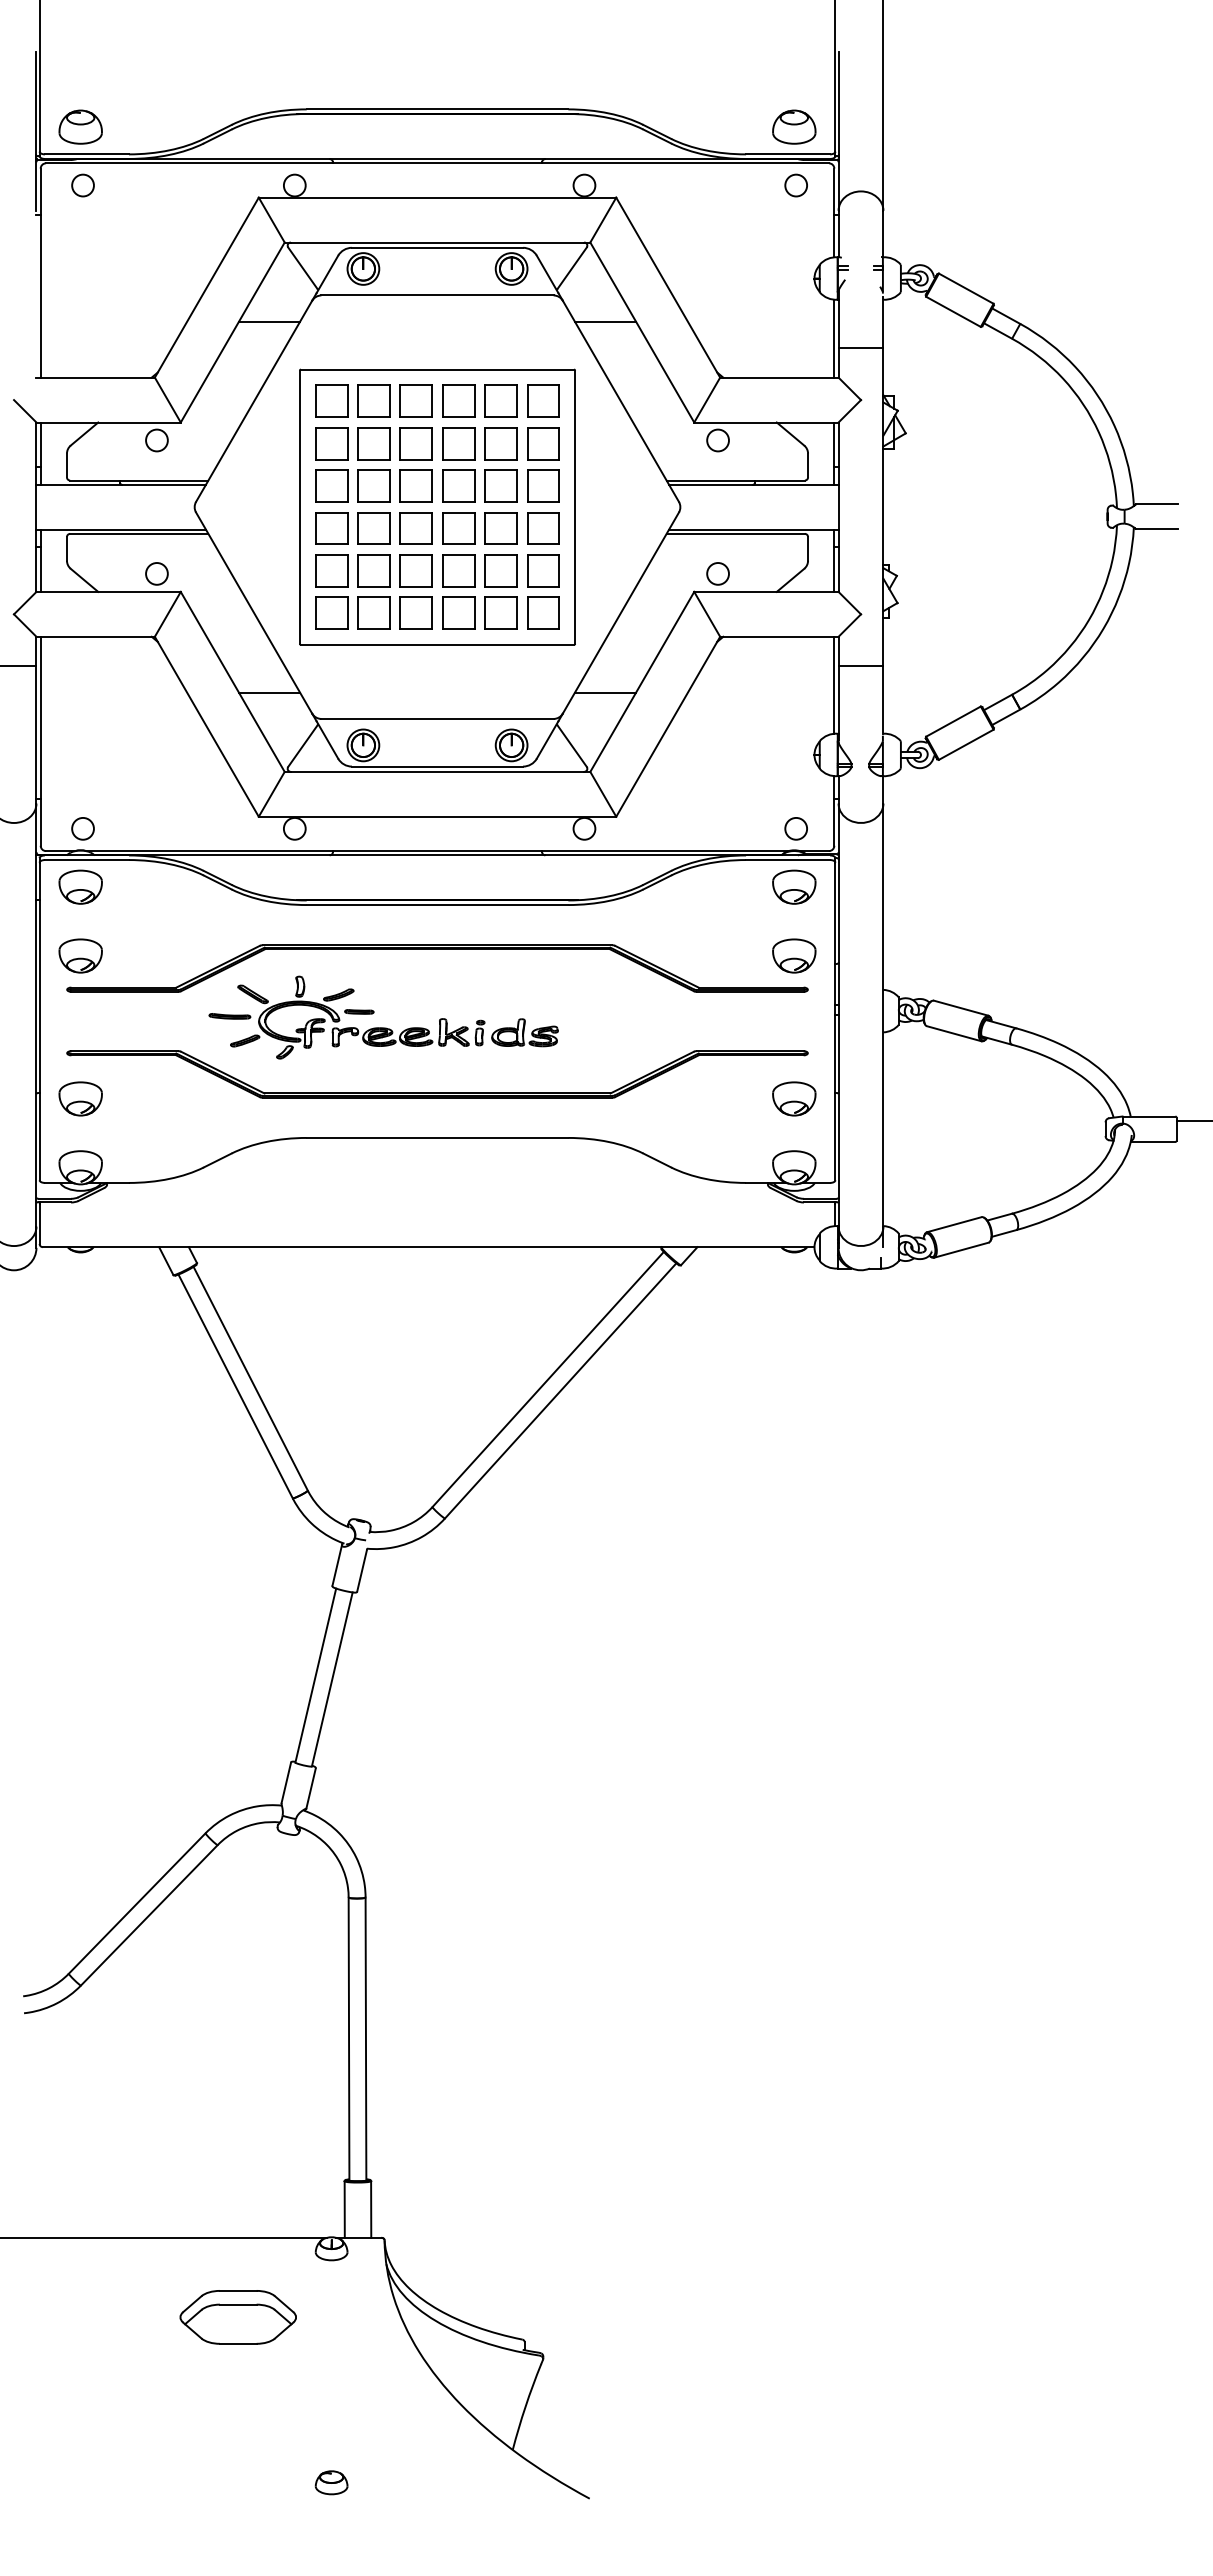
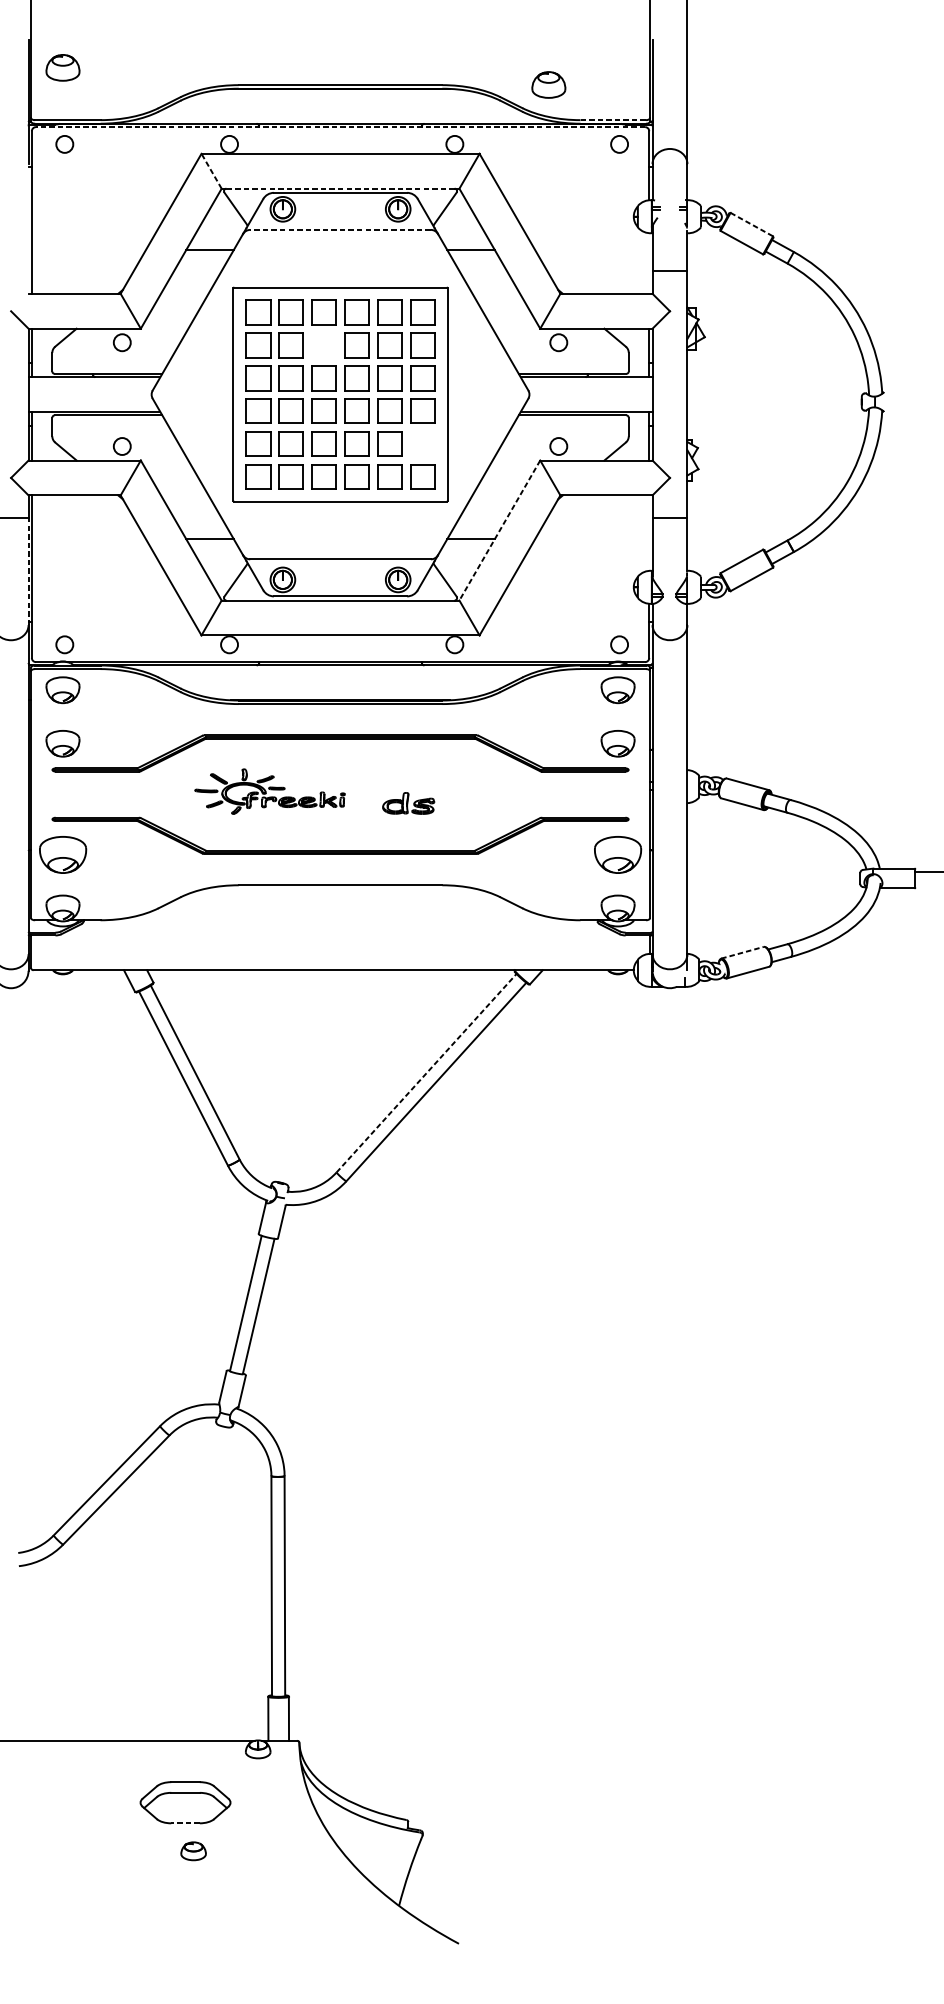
part: (80, 126) -> (62, 67), moved
part: (794, 126) -> (549, 84), moved
line: (788, 154) -> (613, 120), solid -> dashed
line: (437, 163) -> (340, 127), solid -> dashed
line: (271, 220) -> (211, 171), solid -> dashed
line: (437, 242) -> (340, 188), solid -> dashed
line: (966, 288) -> (752, 224), solid -> dashed
line: (437, 295) -> (340, 229), solid -> dashed
line: (834, 338) -> (649, 263), removed
part: (415, 443) -> (323, 345), removed
line: (1156, 504) -> (899, 392), removed
line: (1156, 529) -> (899, 411), removed
part: (543, 570) -> (422, 443), removed
line: (642, 681) -> (500, 530), solid -> dashed
line: (834, 684) -> (649, 532), removed
line: (36, 734) -> (28, 571), solid -> dashed
part: (346, 1017) -> (269, 791), size x0.7
part: (80, 1098) -> (62, 854), size x1.4
part: (794, 1098) -> (618, 854), size x1.4
line: (954, 1224) -> (742, 952), solid -> dashed
line: (548, 1379) -> (426, 1073), solid -> dashed
line: (237, 2343) -> (184, 1823), solid -> dashed
part: (331, 2482) -> (193, 1851), moved

